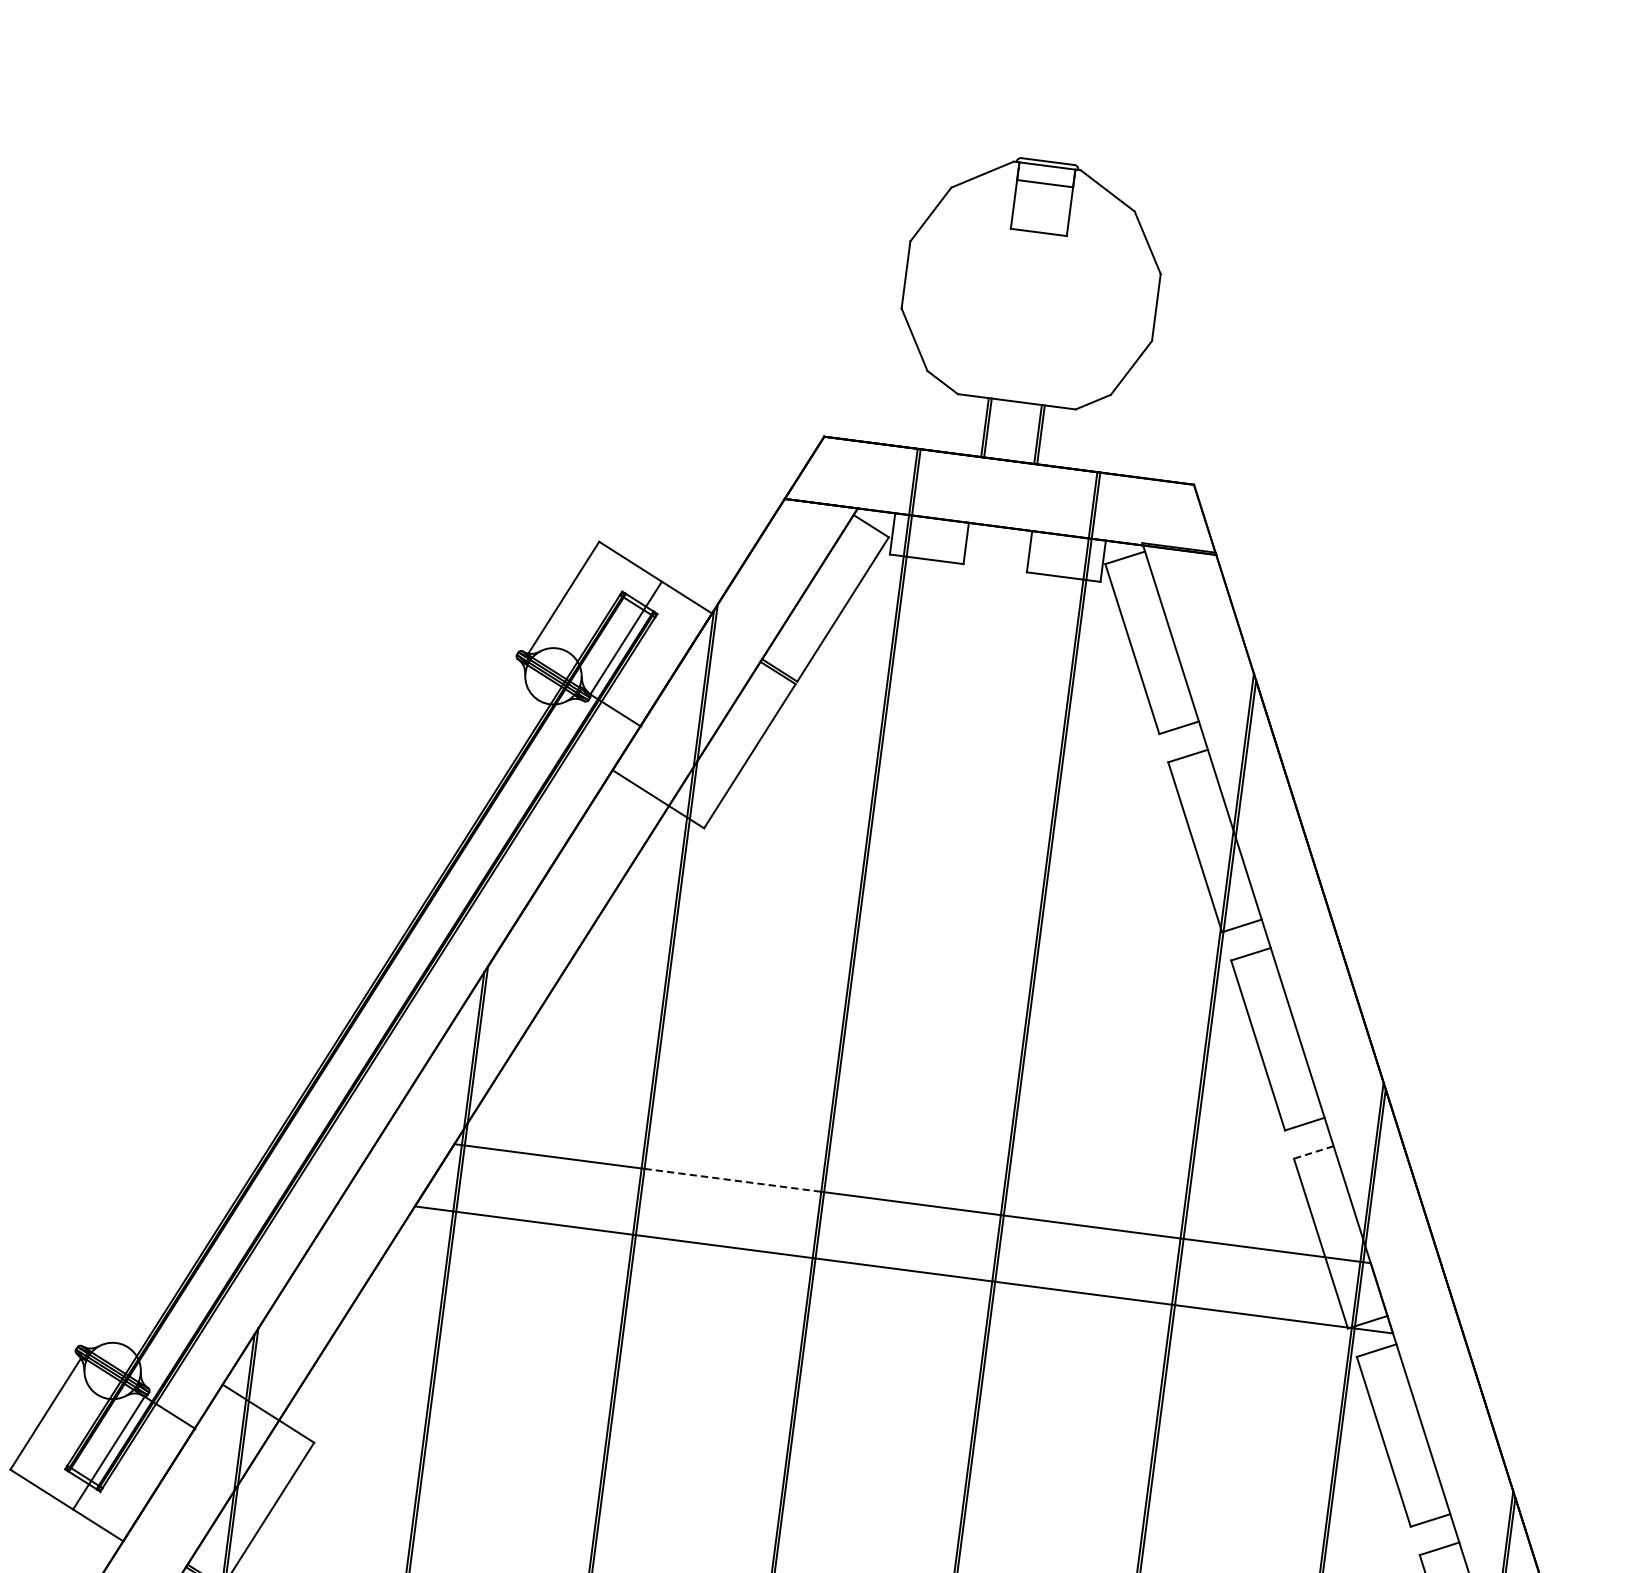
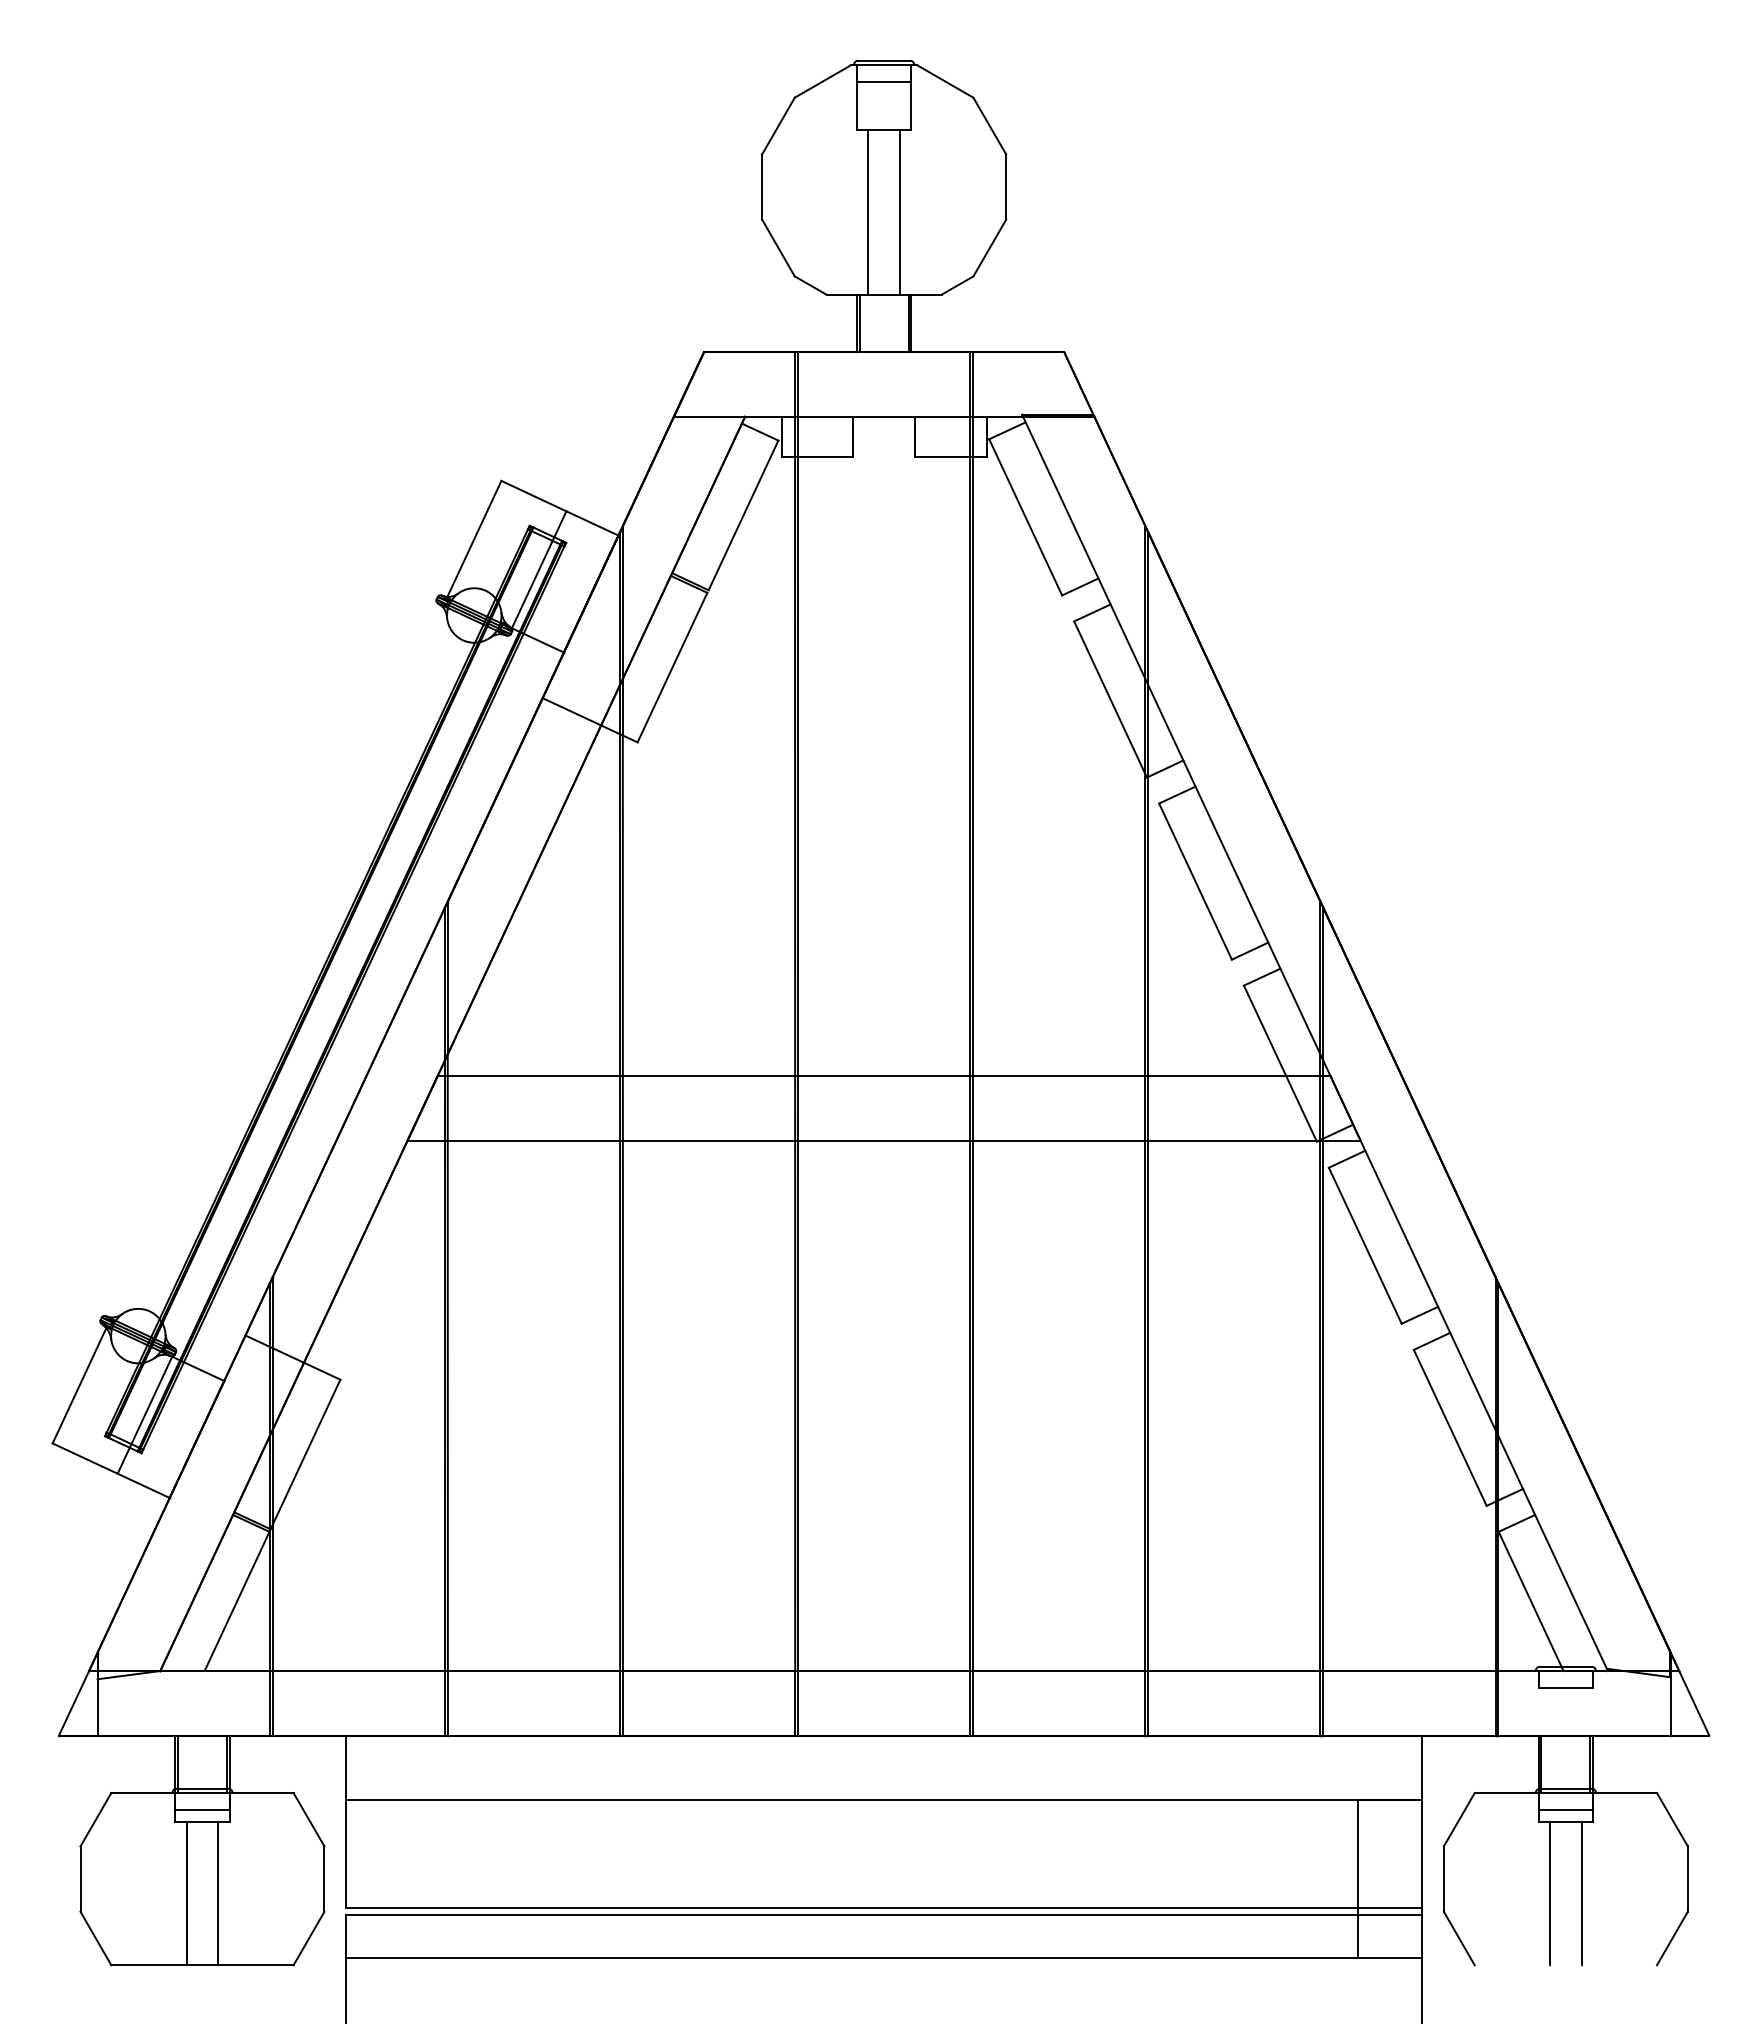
line: (1011, 314) -> (868, 211), added
line: (1043, 318) -> (899, 211), added
line: (1313, 1152) -> (1261, 977), dashed -> solid
line: (733, 1180) -> (709, 1076), dashed -> solid

